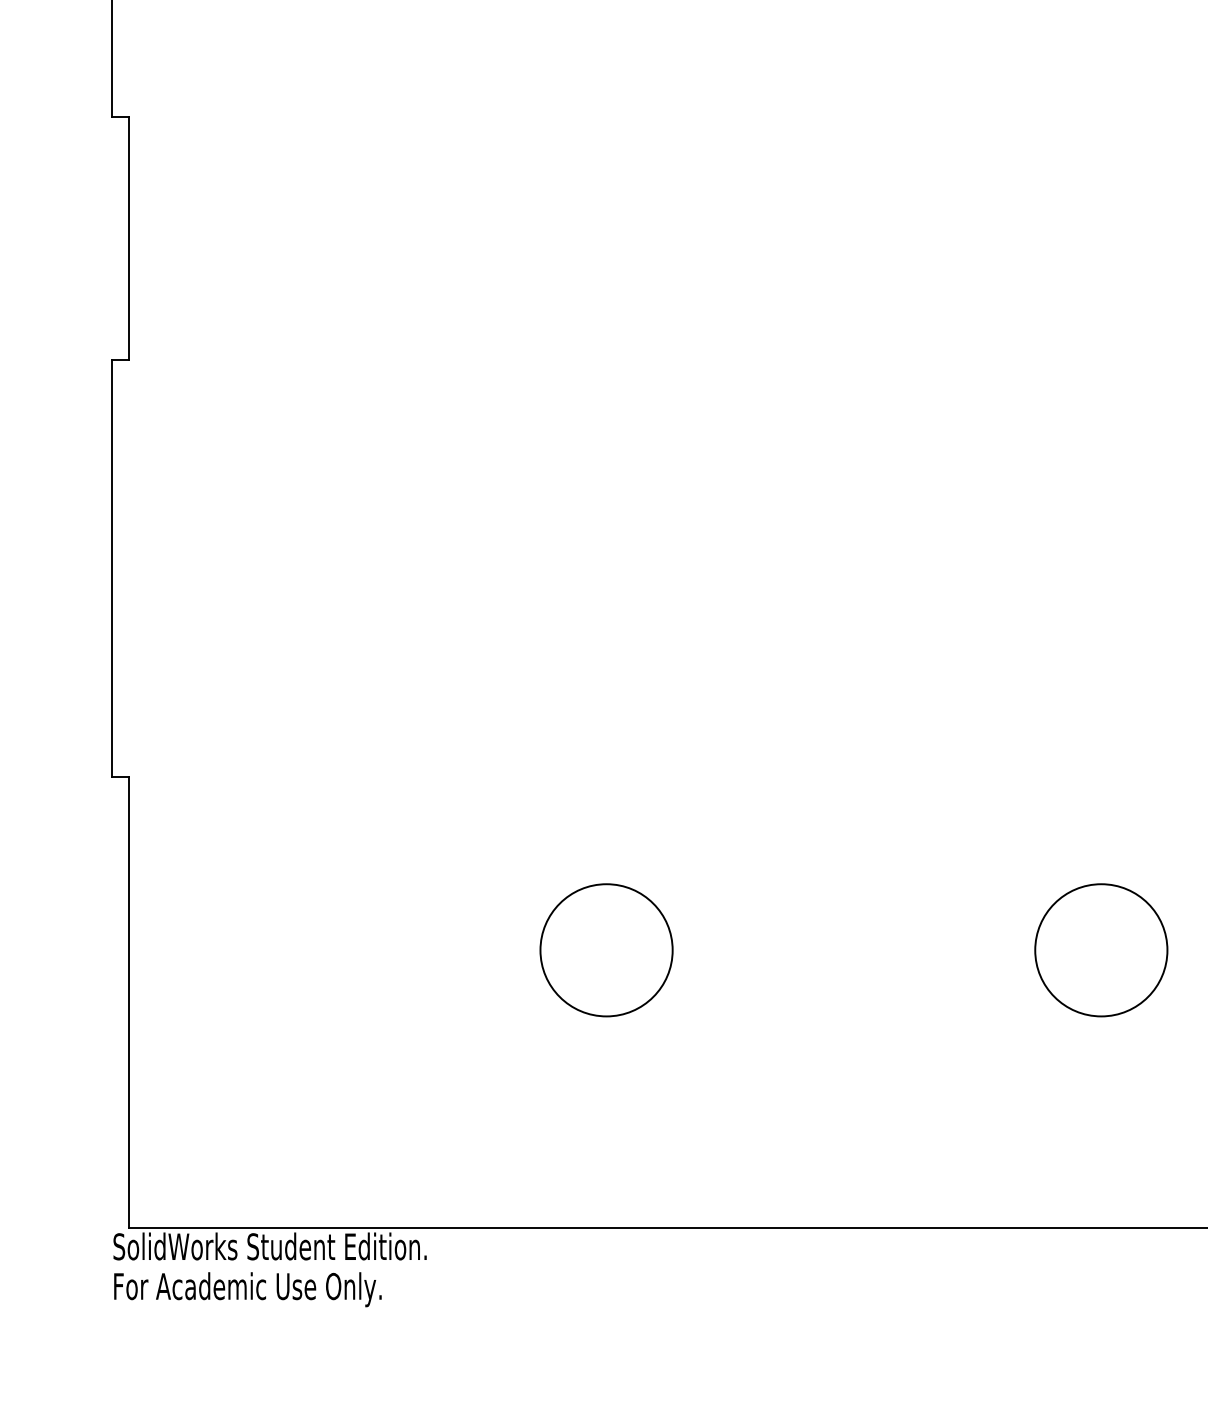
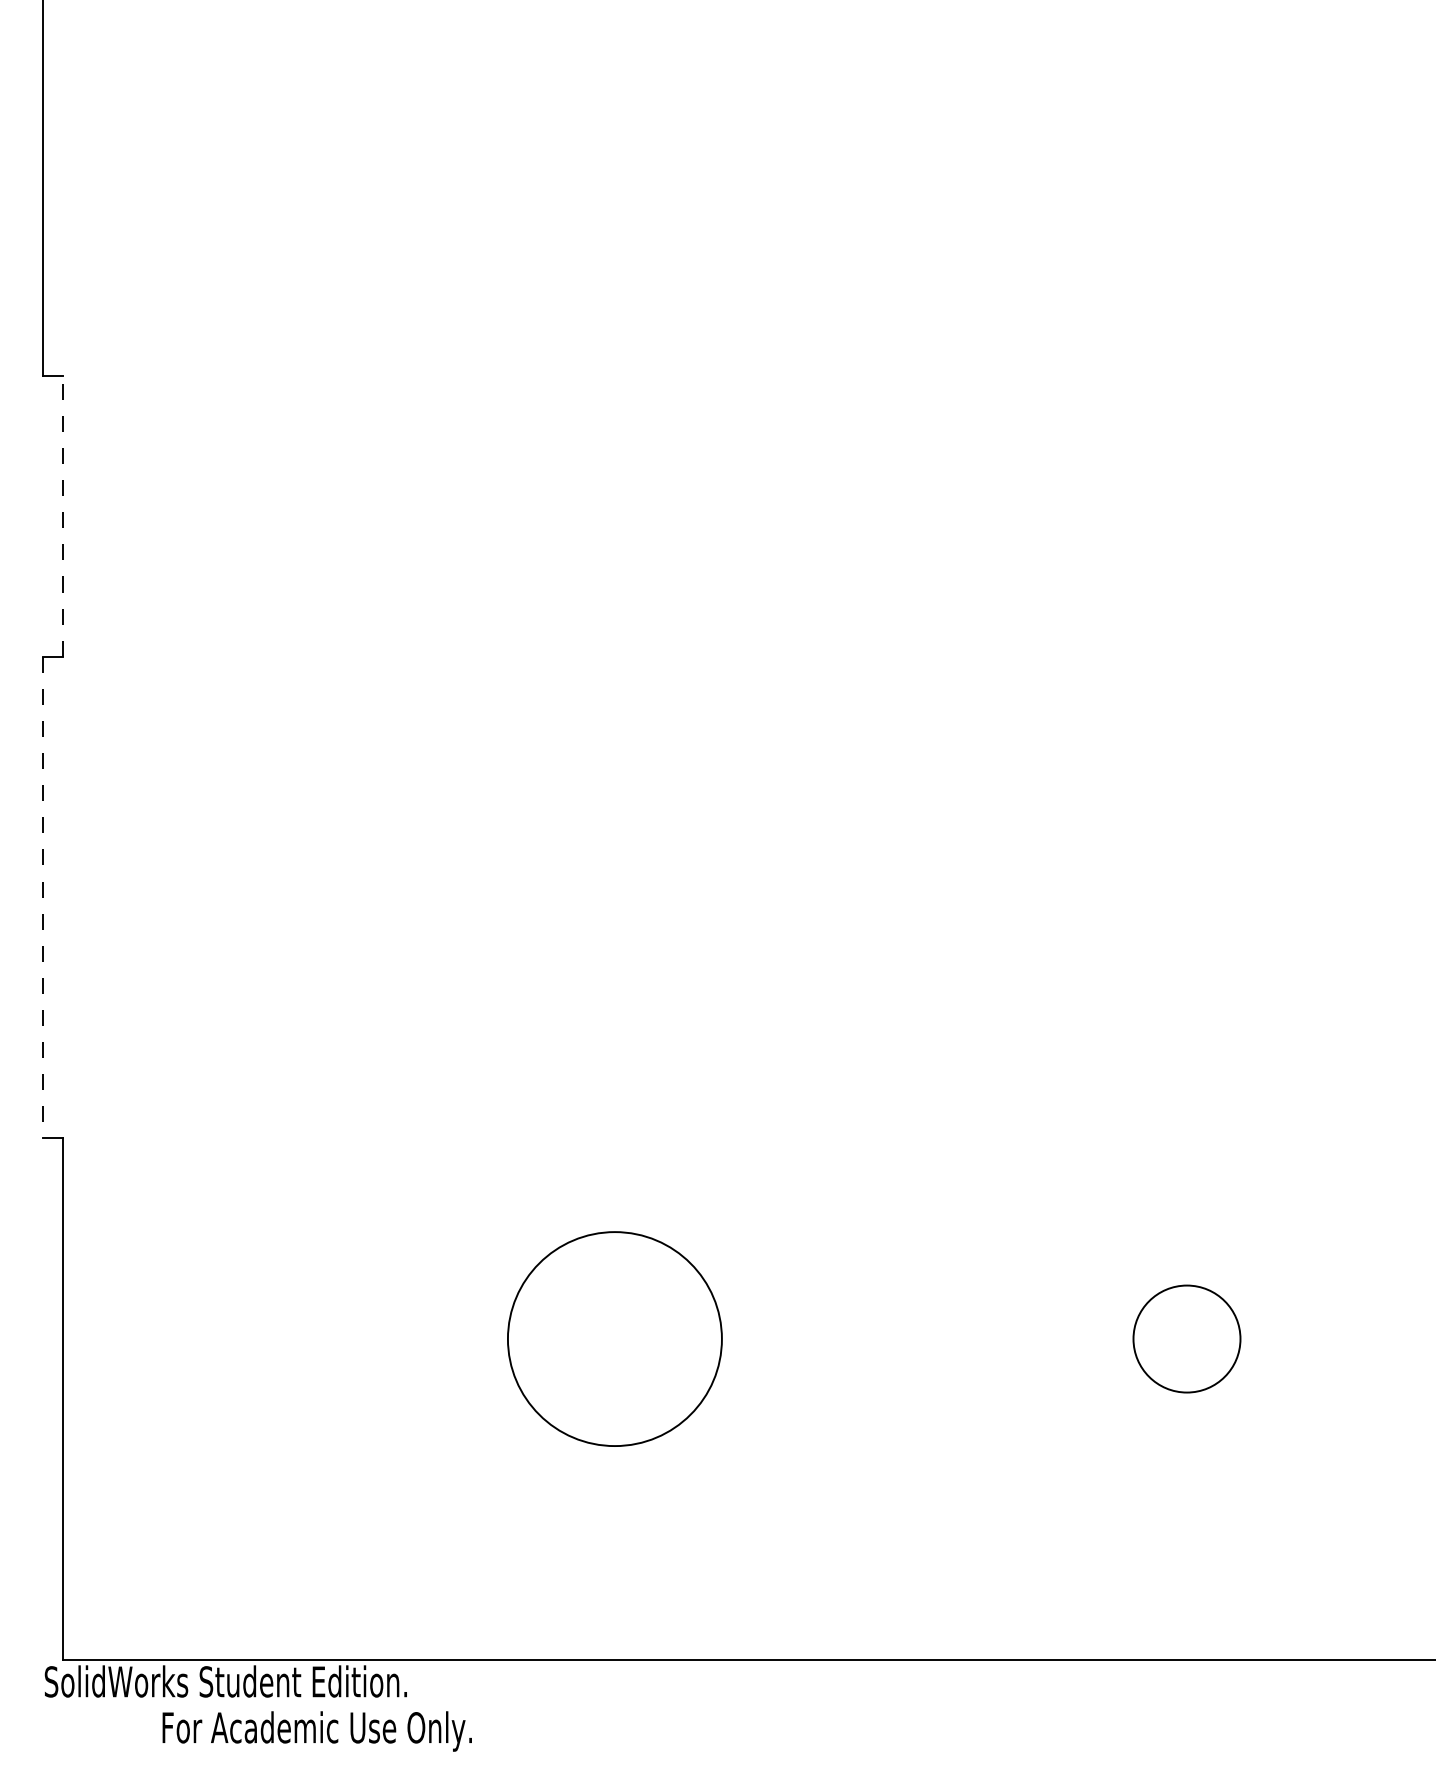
line: (129, 238) -> (63, 515), solid -> dashed
line: (112, 568) -> (43, 897), solid -> dashed
circle: (606, 949) -> (614, 1338), size x1.4
circle: (1100, 949) -> (1186, 1338), size x0.7
text: (247, 1289) -> (316, 1731), moved

